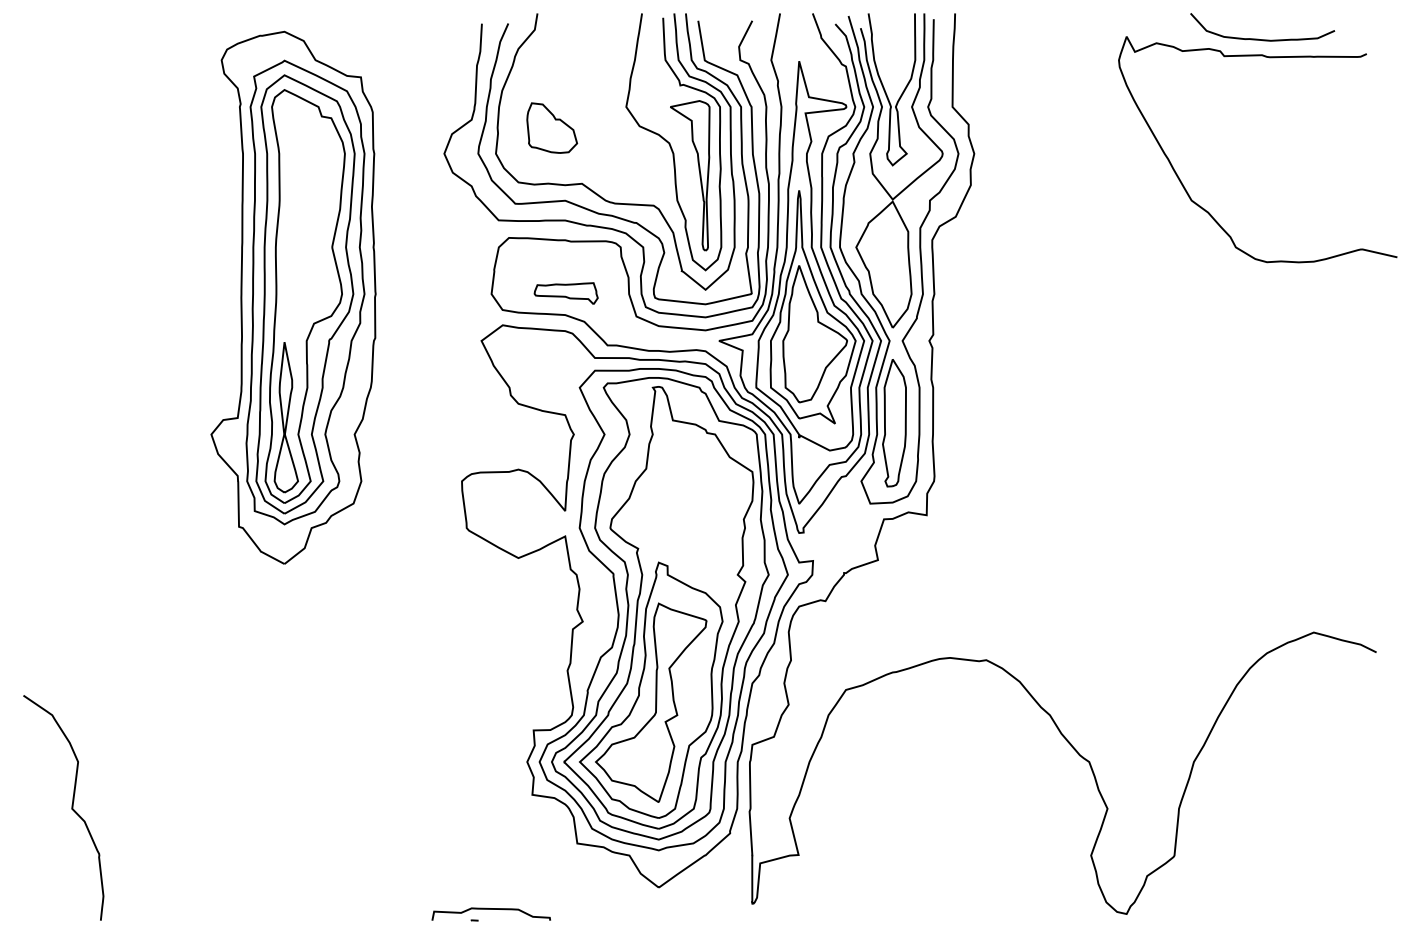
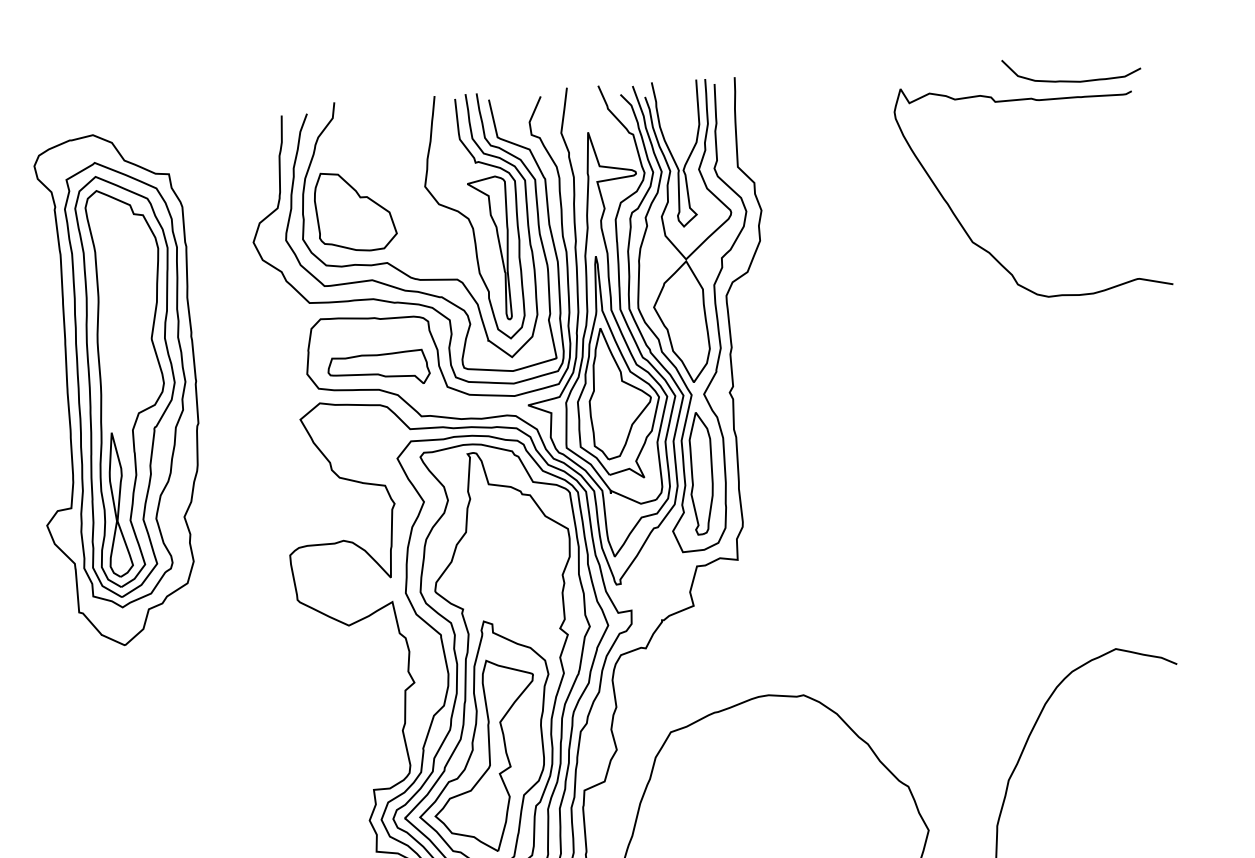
curve: (1258, 38) -> (1068, 80), moved
part: (551, 127) -> (354, 210), size x1.67
part: (565, 293) -> (378, 369), size x1.67

